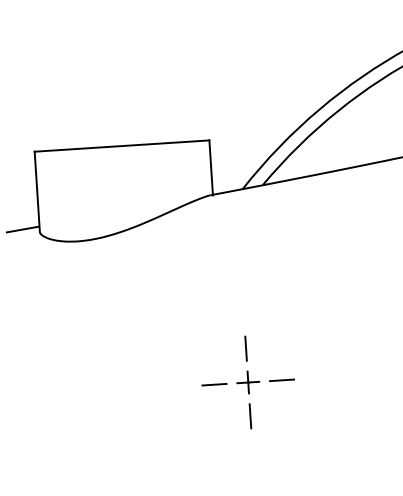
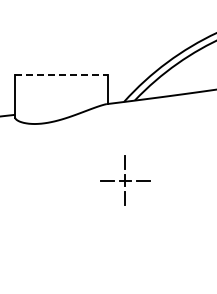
line: (123, 146) -> (62, 75), solid -> dashed
part: (248, 382) -> (125, 180), moved

